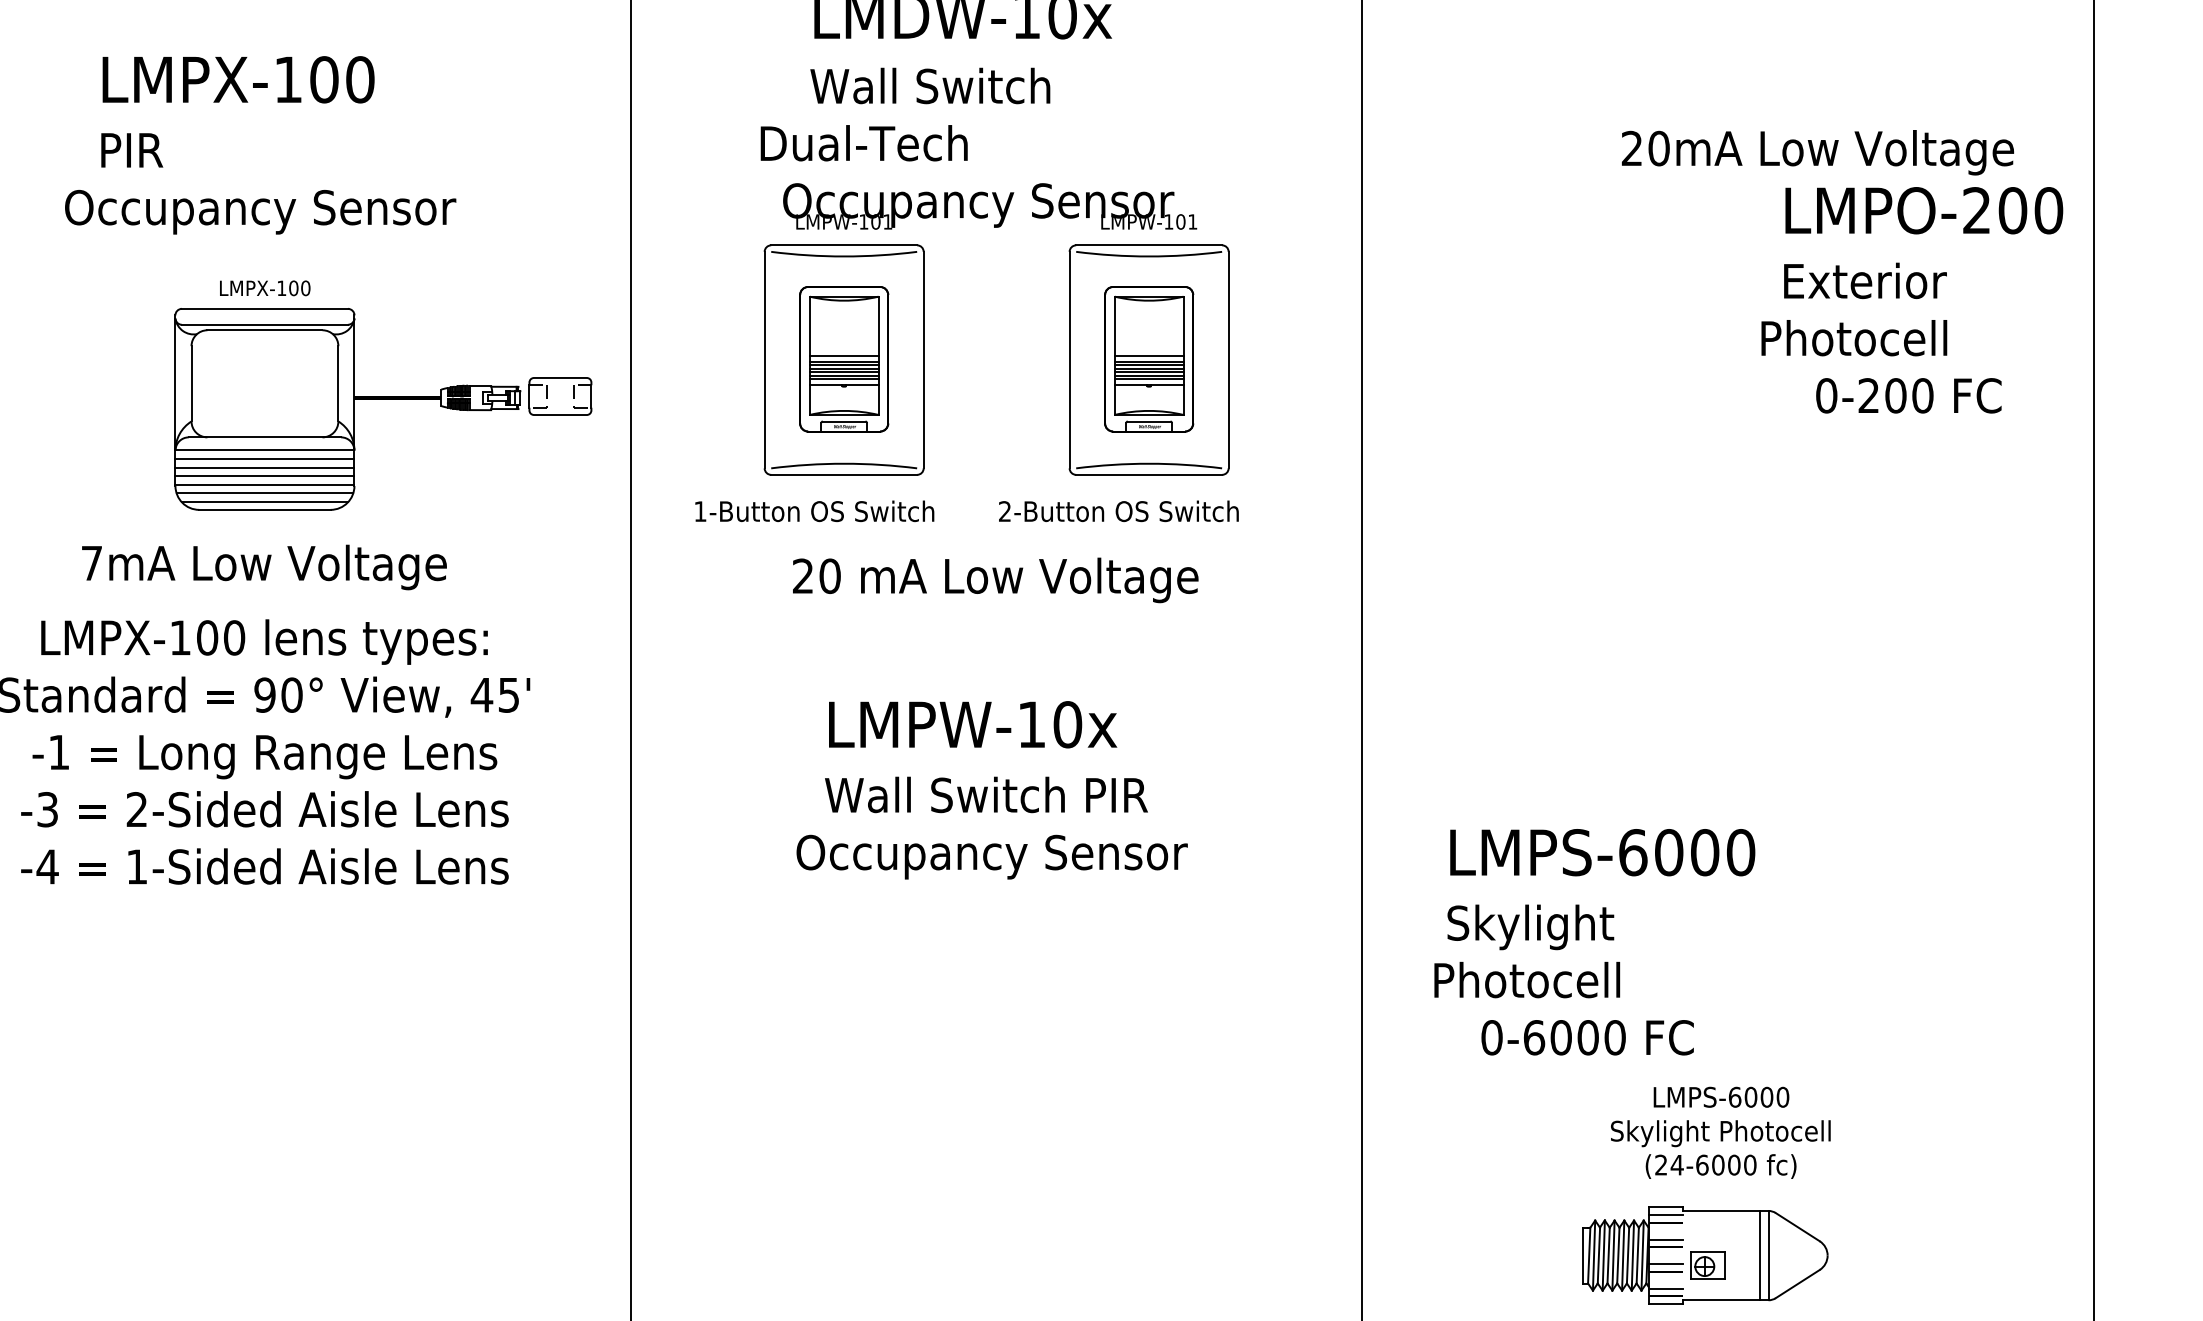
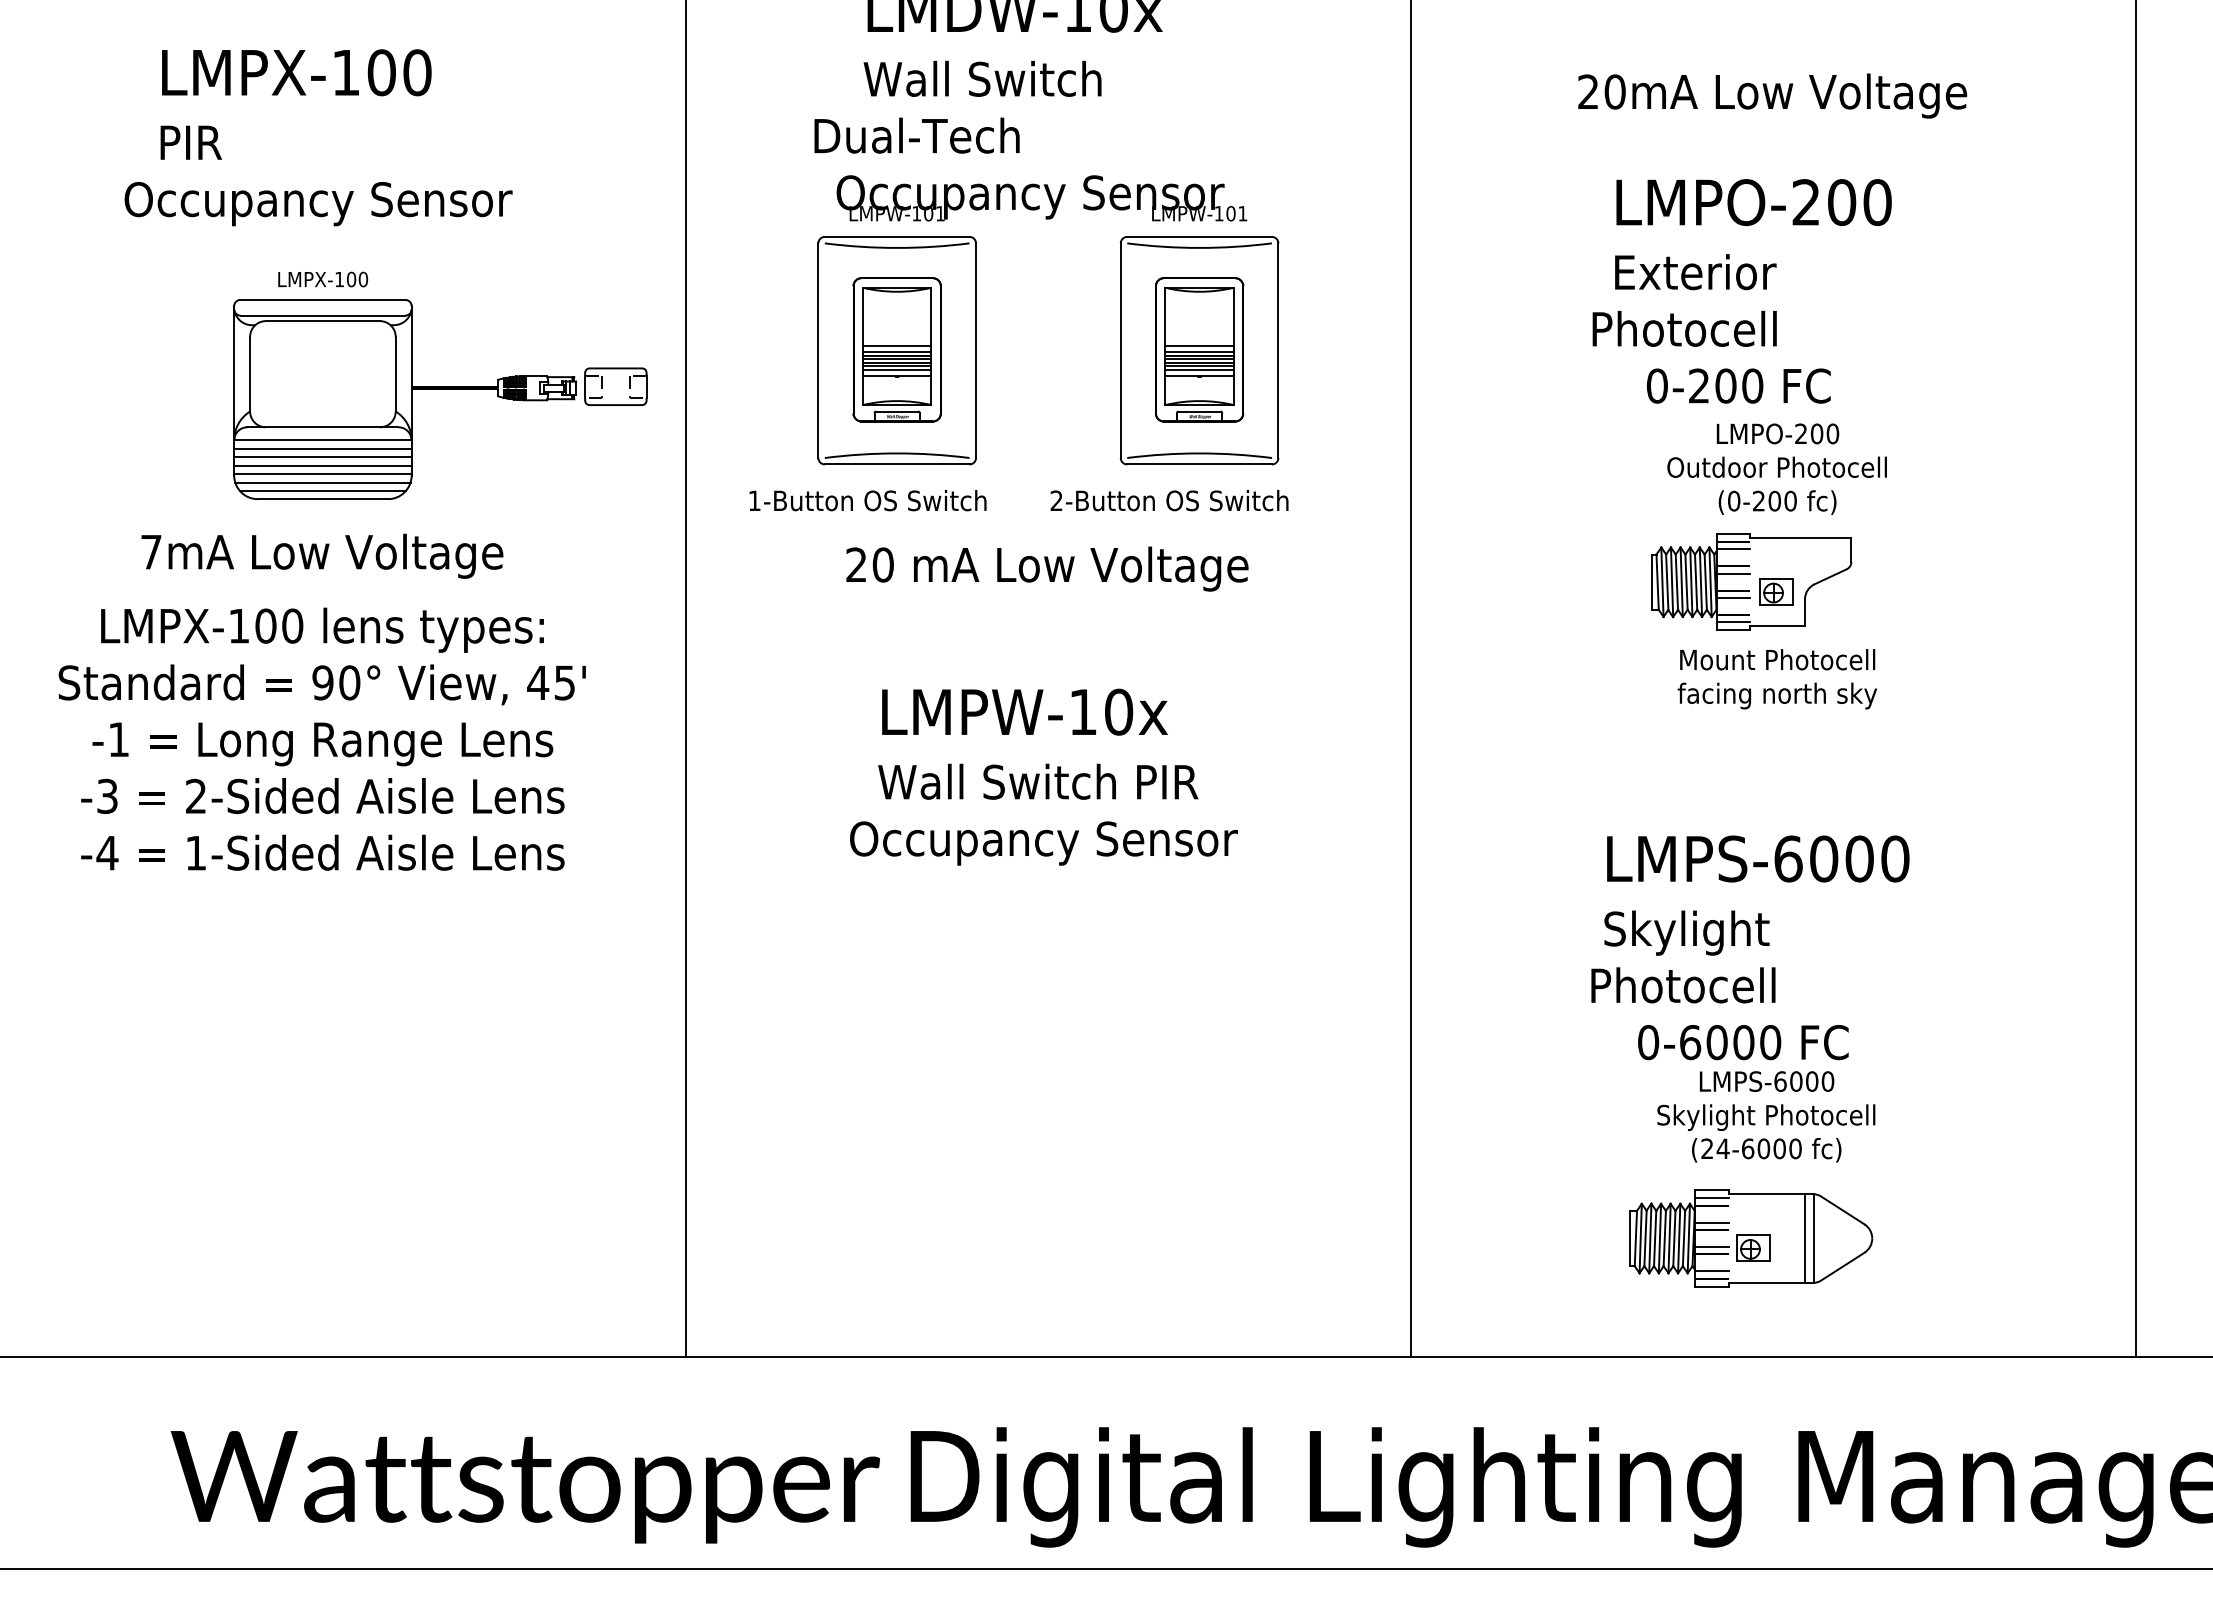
text: (1817, 152) -> (1772, 95), moved
text: (1911, 300) -> (1741, 291), moved
part: (1722, 577) -> (1768, 566), added
text: (1594, 941) -> (1750, 947), moved

